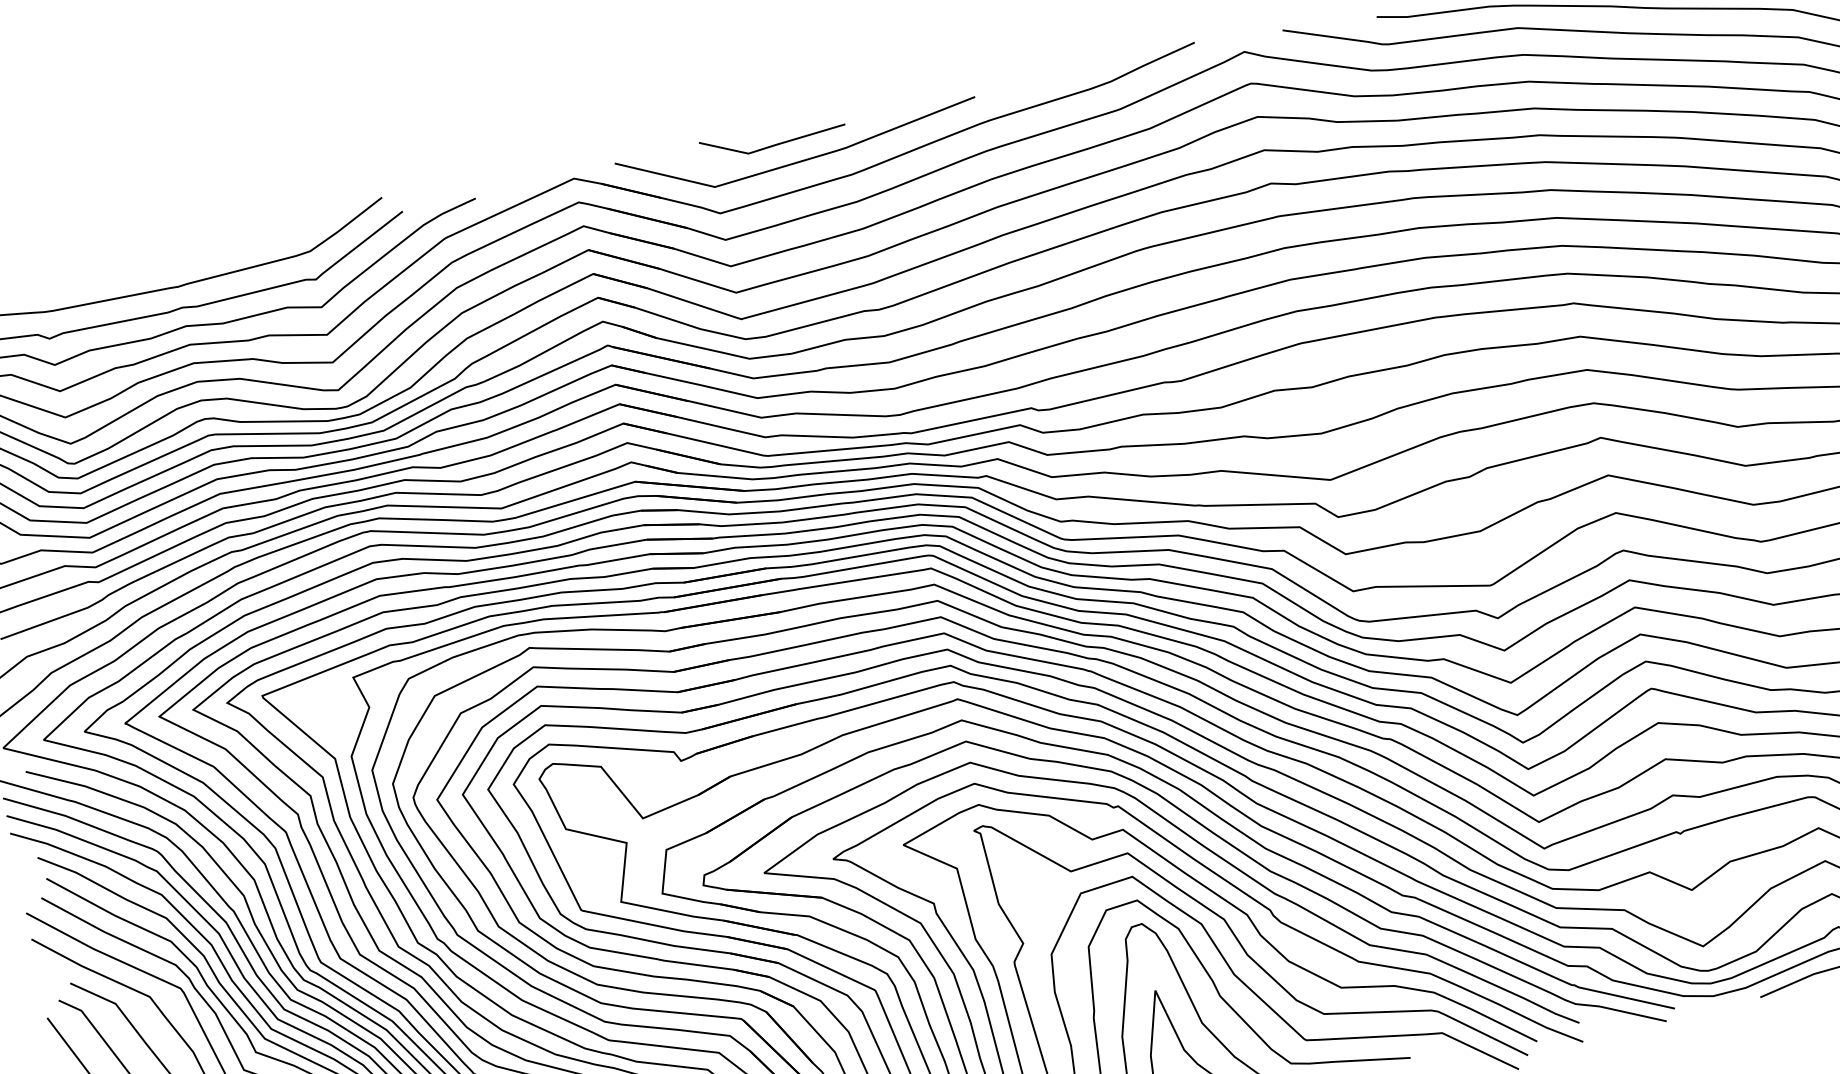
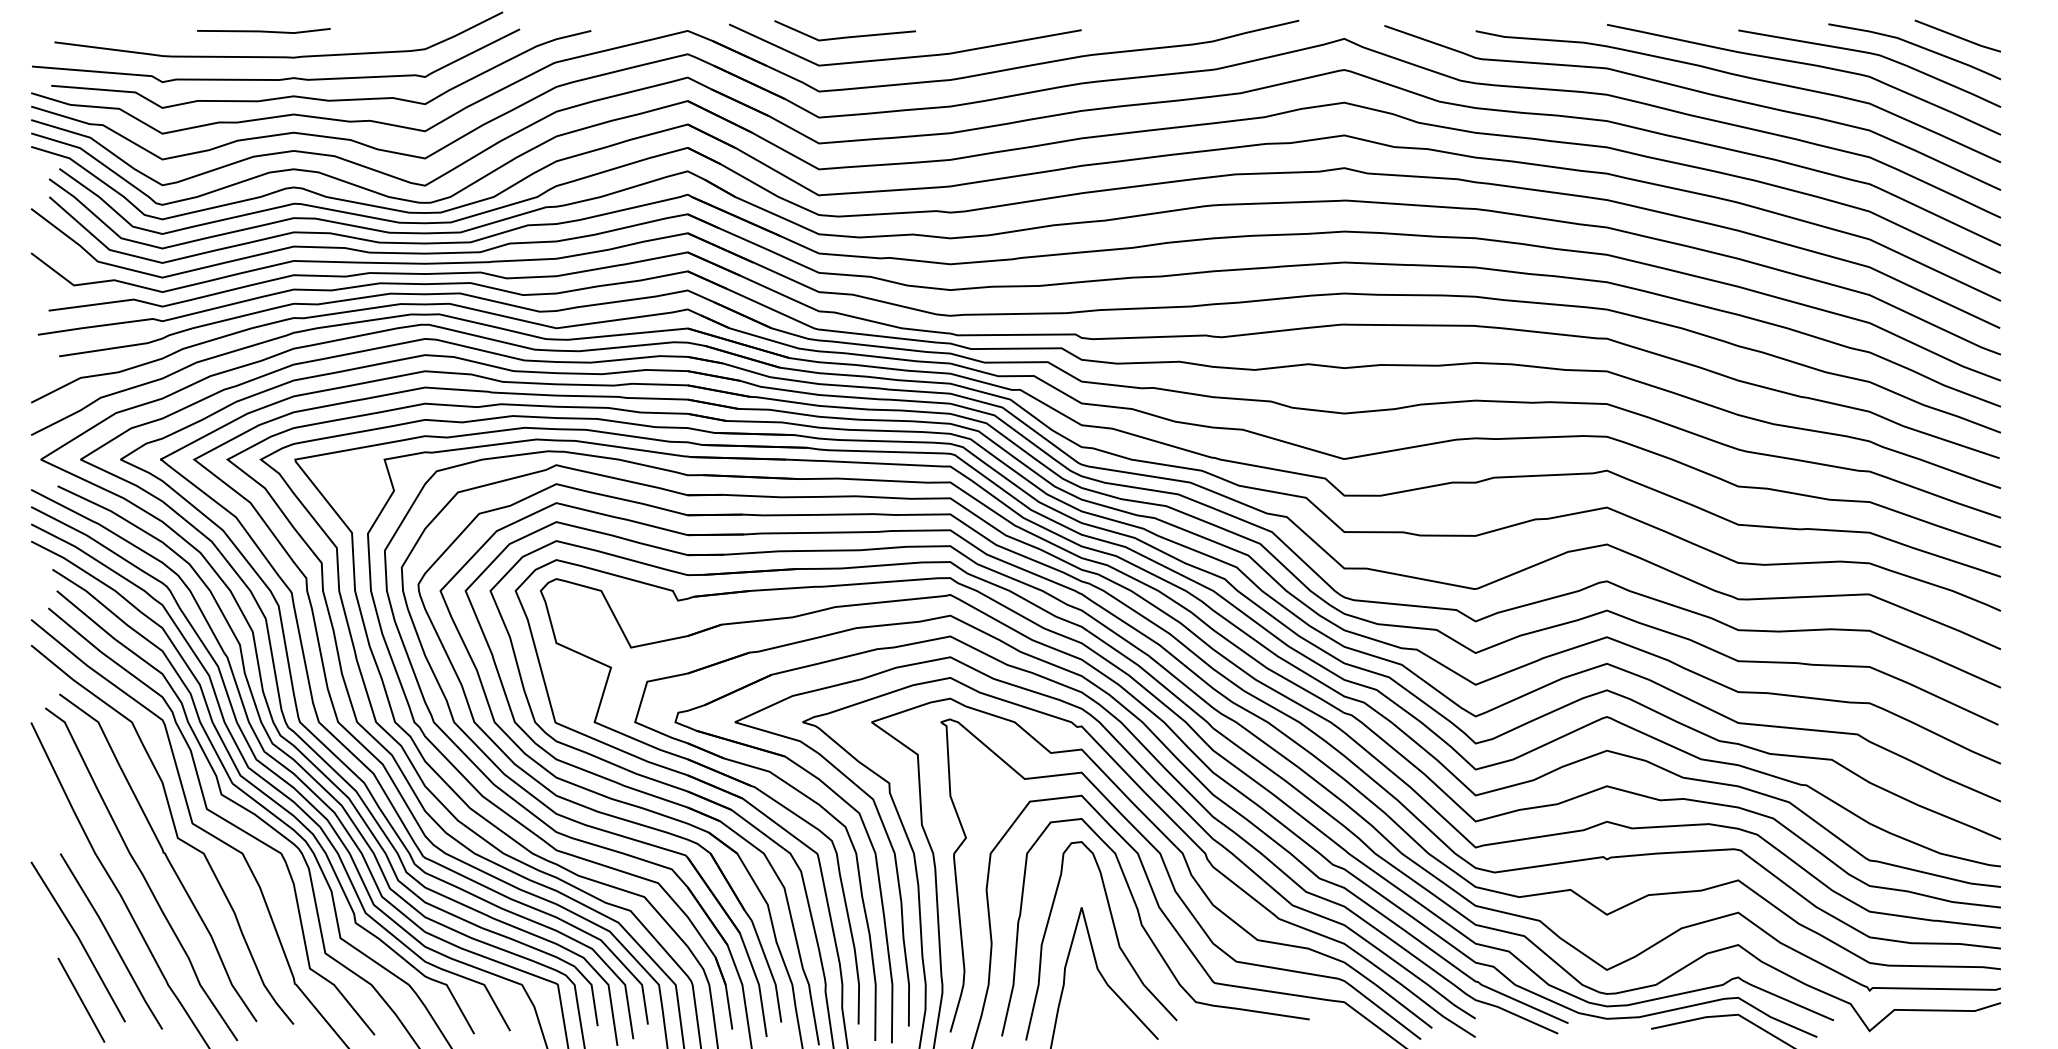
line: (773, 144) -> (844, 36), moved
line: (141, 265) -> (263, 30), added

